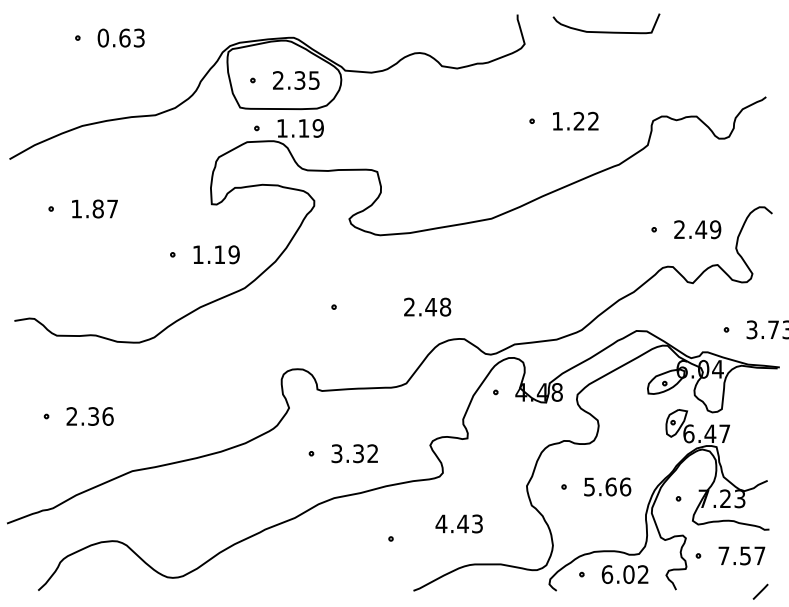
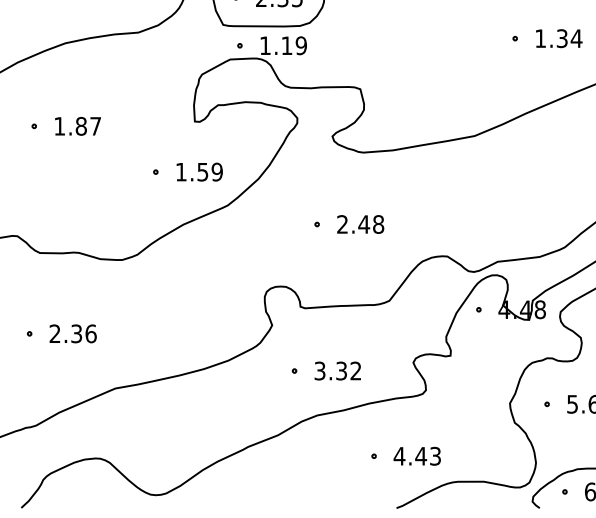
text: (586, 120) -> (569, 37), 1.22 -> 1.34
text: (219, 254) -> (202, 171), 1.19 -> 1.59
text: (427, 306) -> (360, 223), moved
text: (458, 523) -> (416, 455), moved

